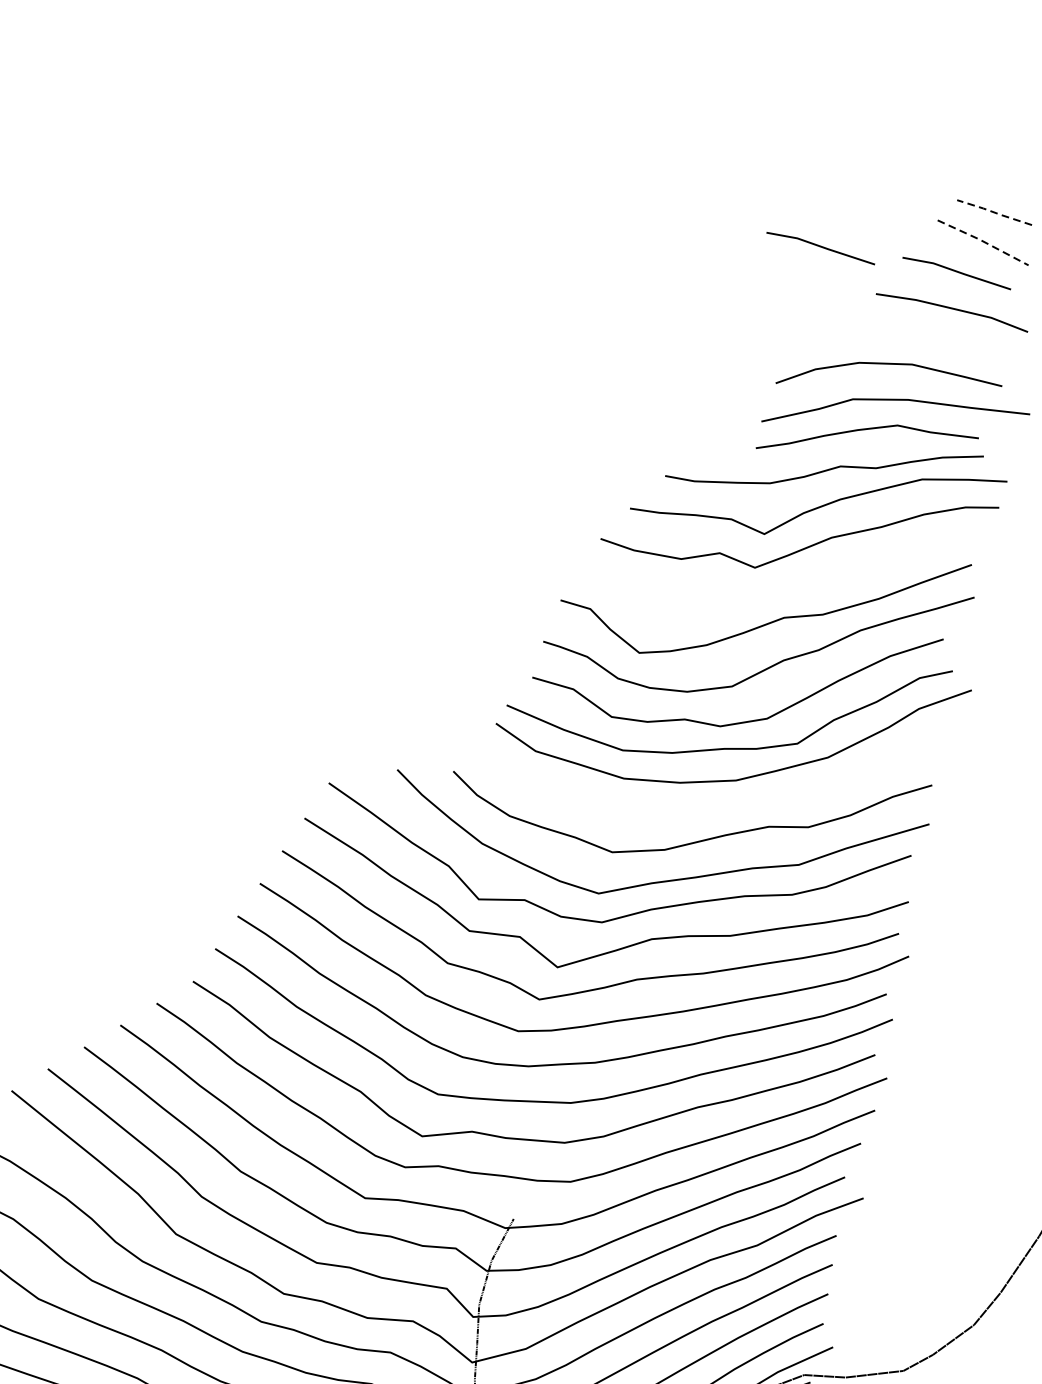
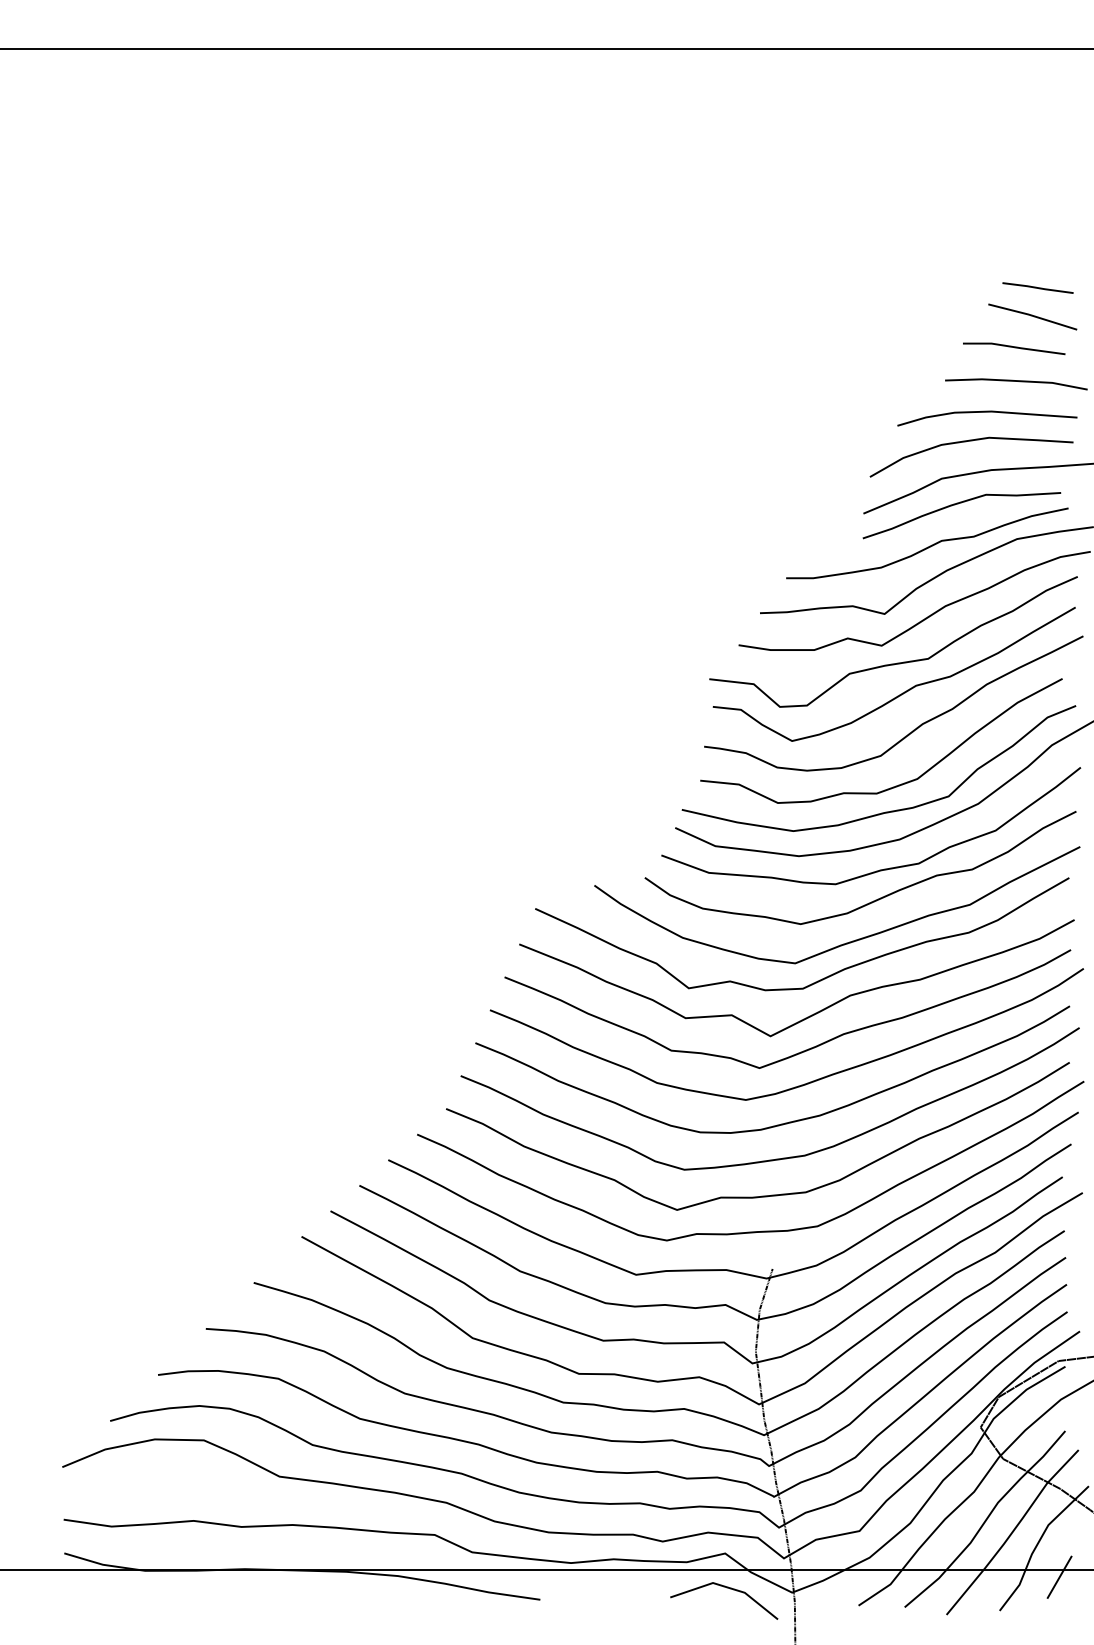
line: (994, 211) -> (1037, 287), dashed -> solid
line: (983, 241) -> (1032, 315), dashed -> solid
line: (821, 248) -> (888, 348), removed
curve: (915, 336) -> (987, 412), added
curve: (768, 588) -> (897, 662), added
curve: (708, 808) -> (879, 869), added

